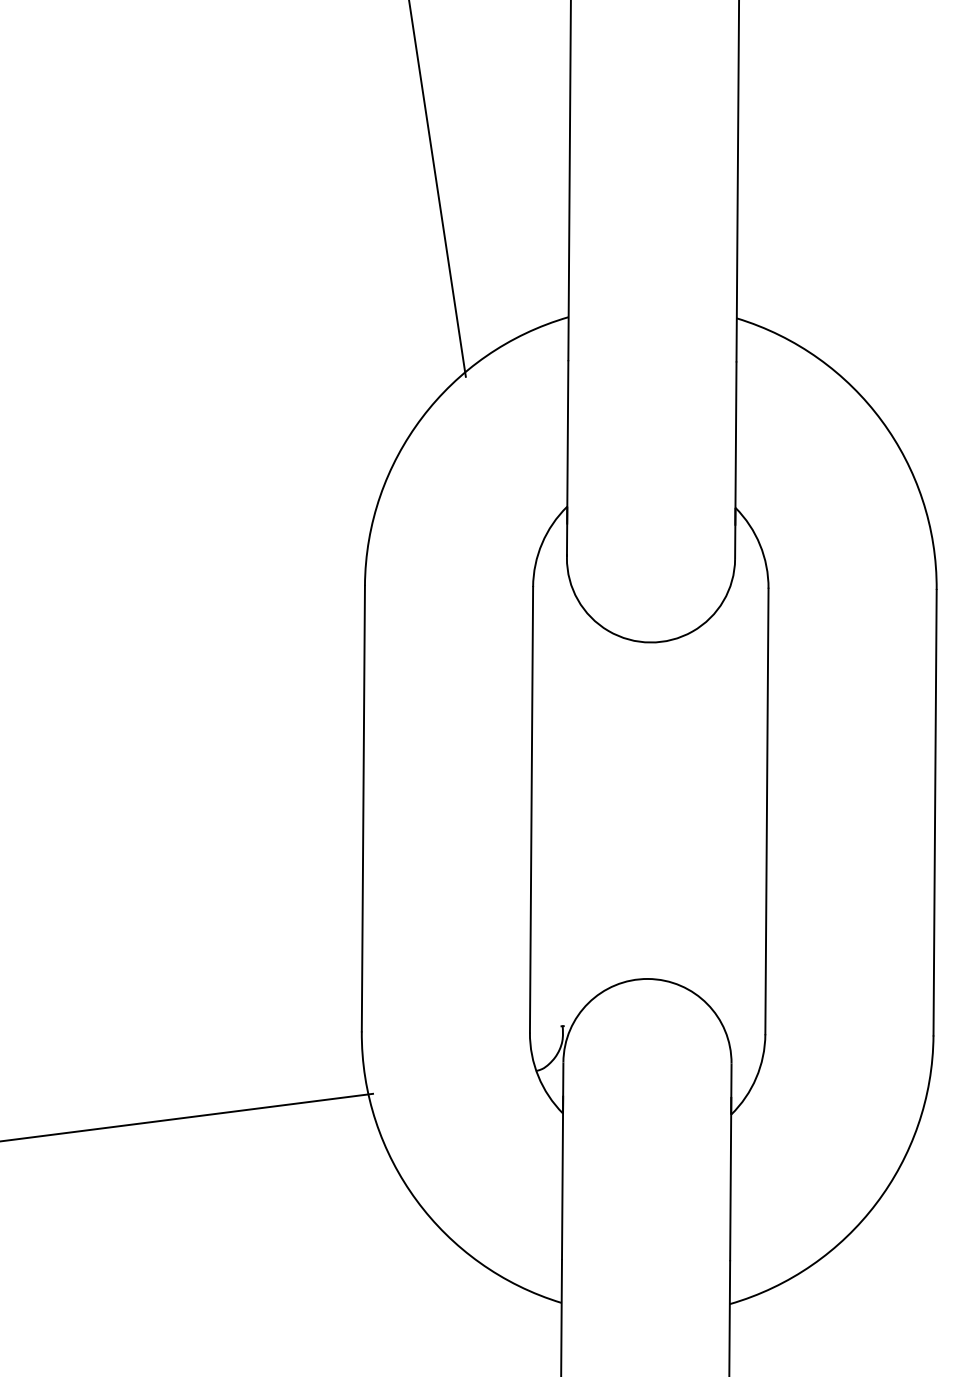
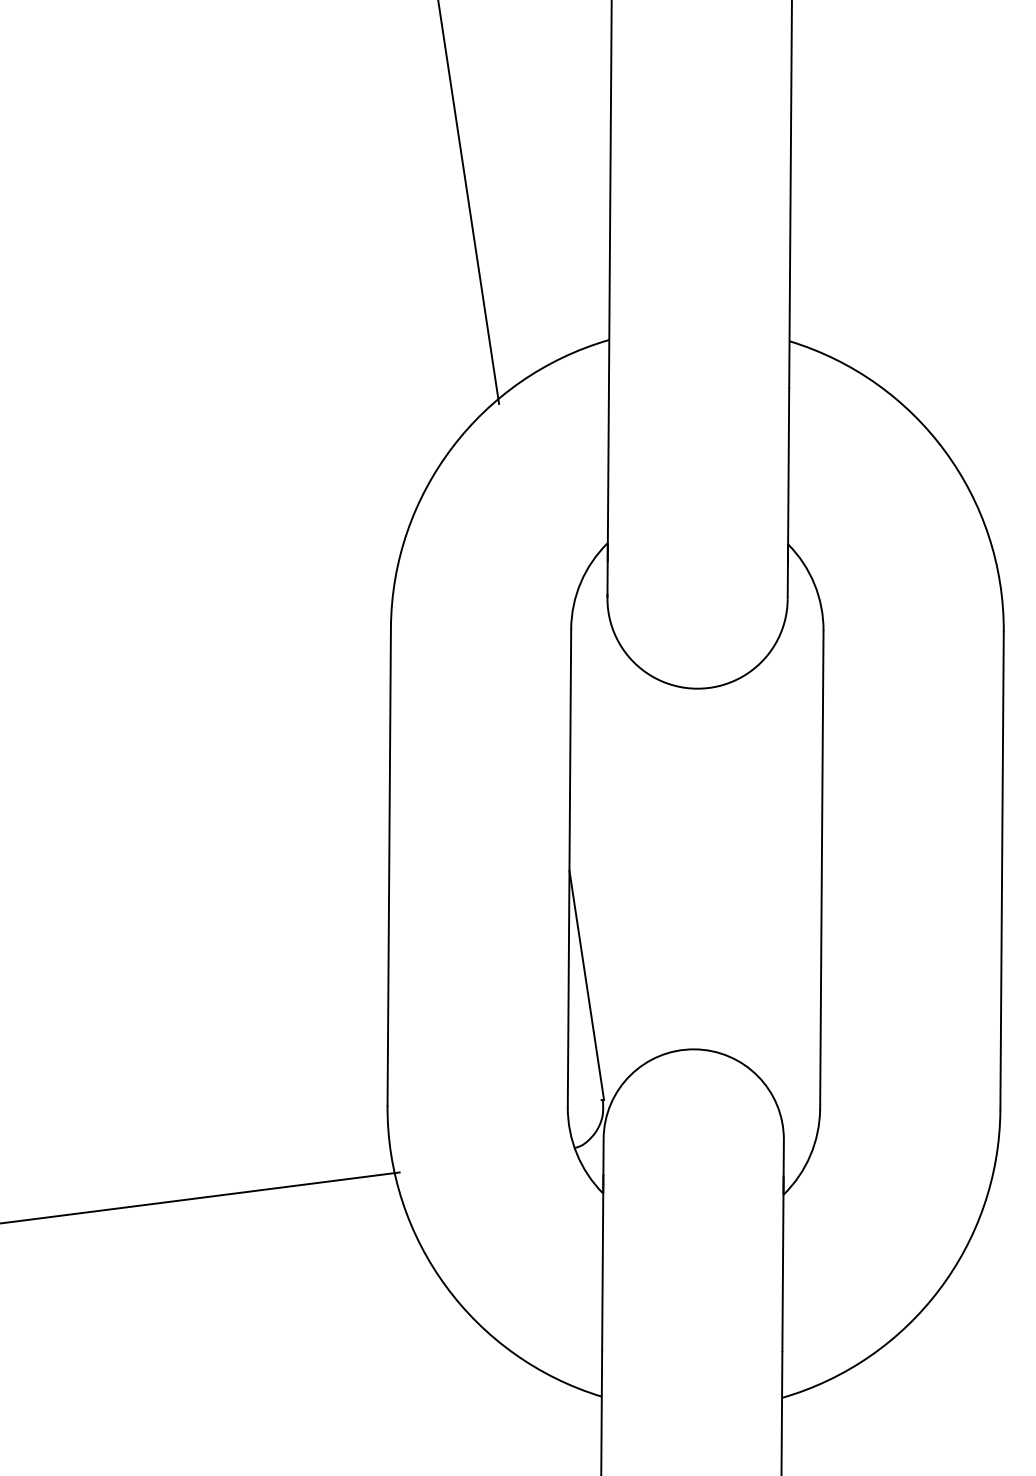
line: (547, 918) -> (586, 984), added

